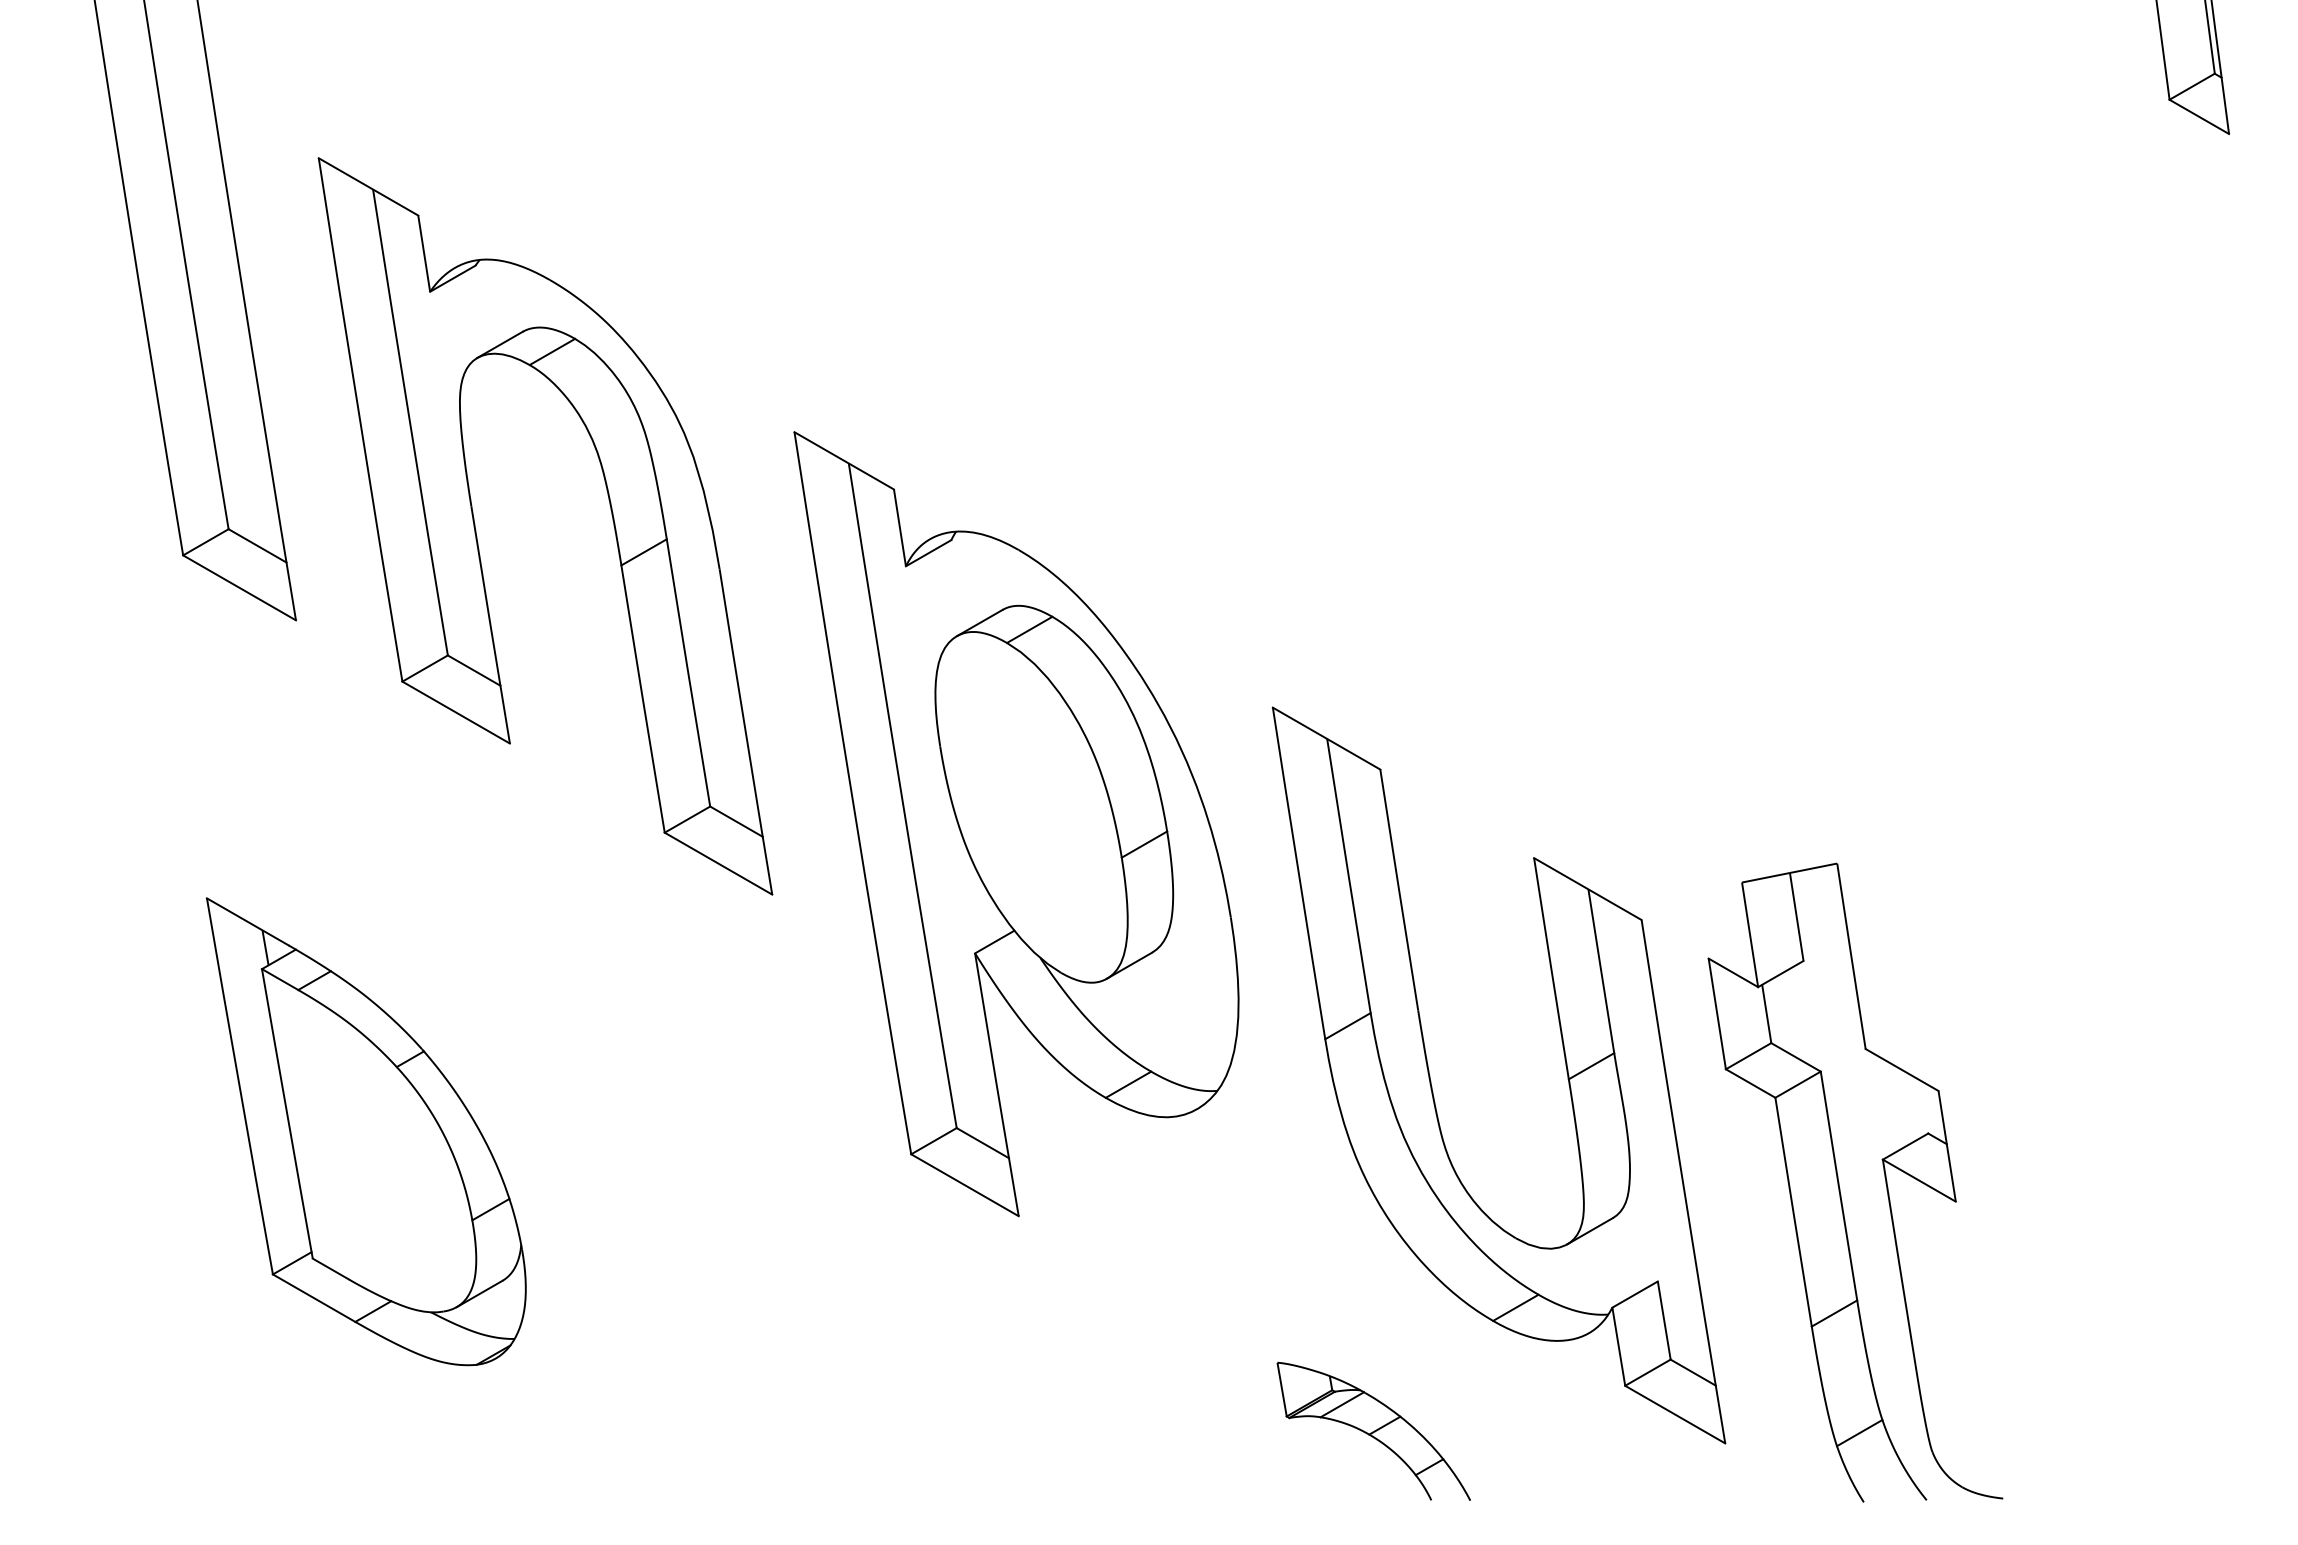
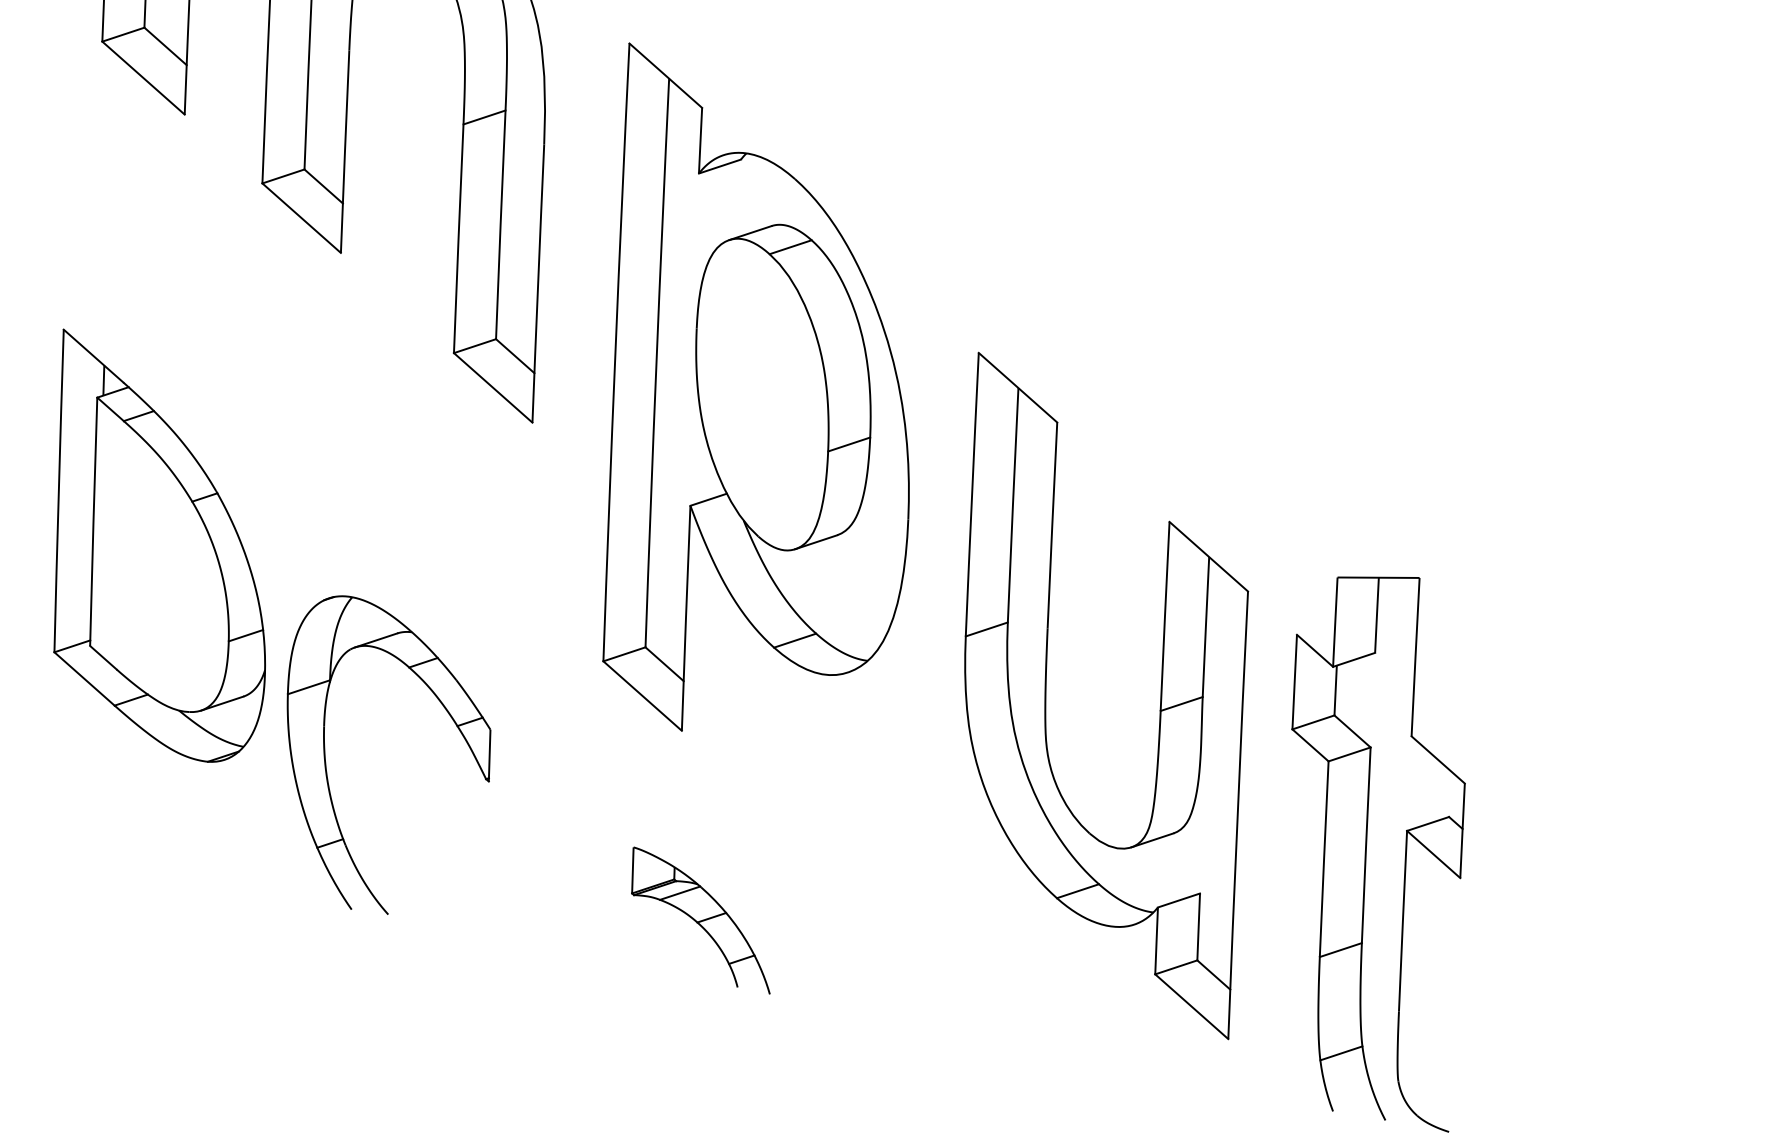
part: (613, 1335) -> (326, 760), added
part: (1373, 1430) -> (701, 919), moved

